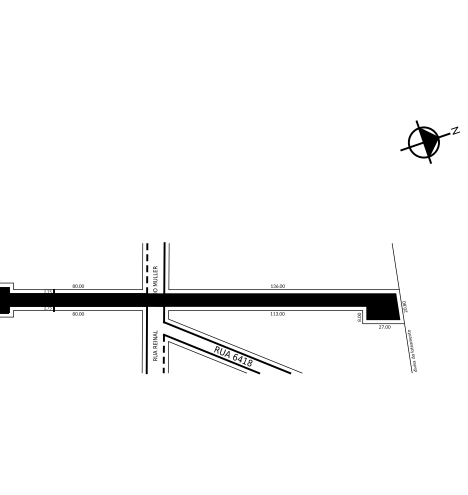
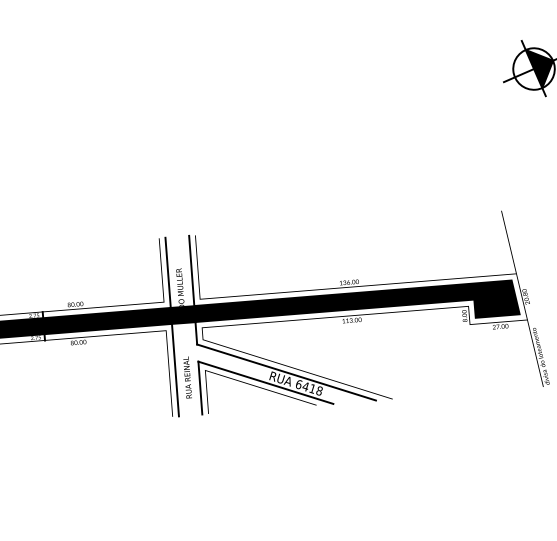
line: (147, 268) -> (168, 272), dashed -> solid
line: (163, 354) -> (199, 388), dashed -> solid

